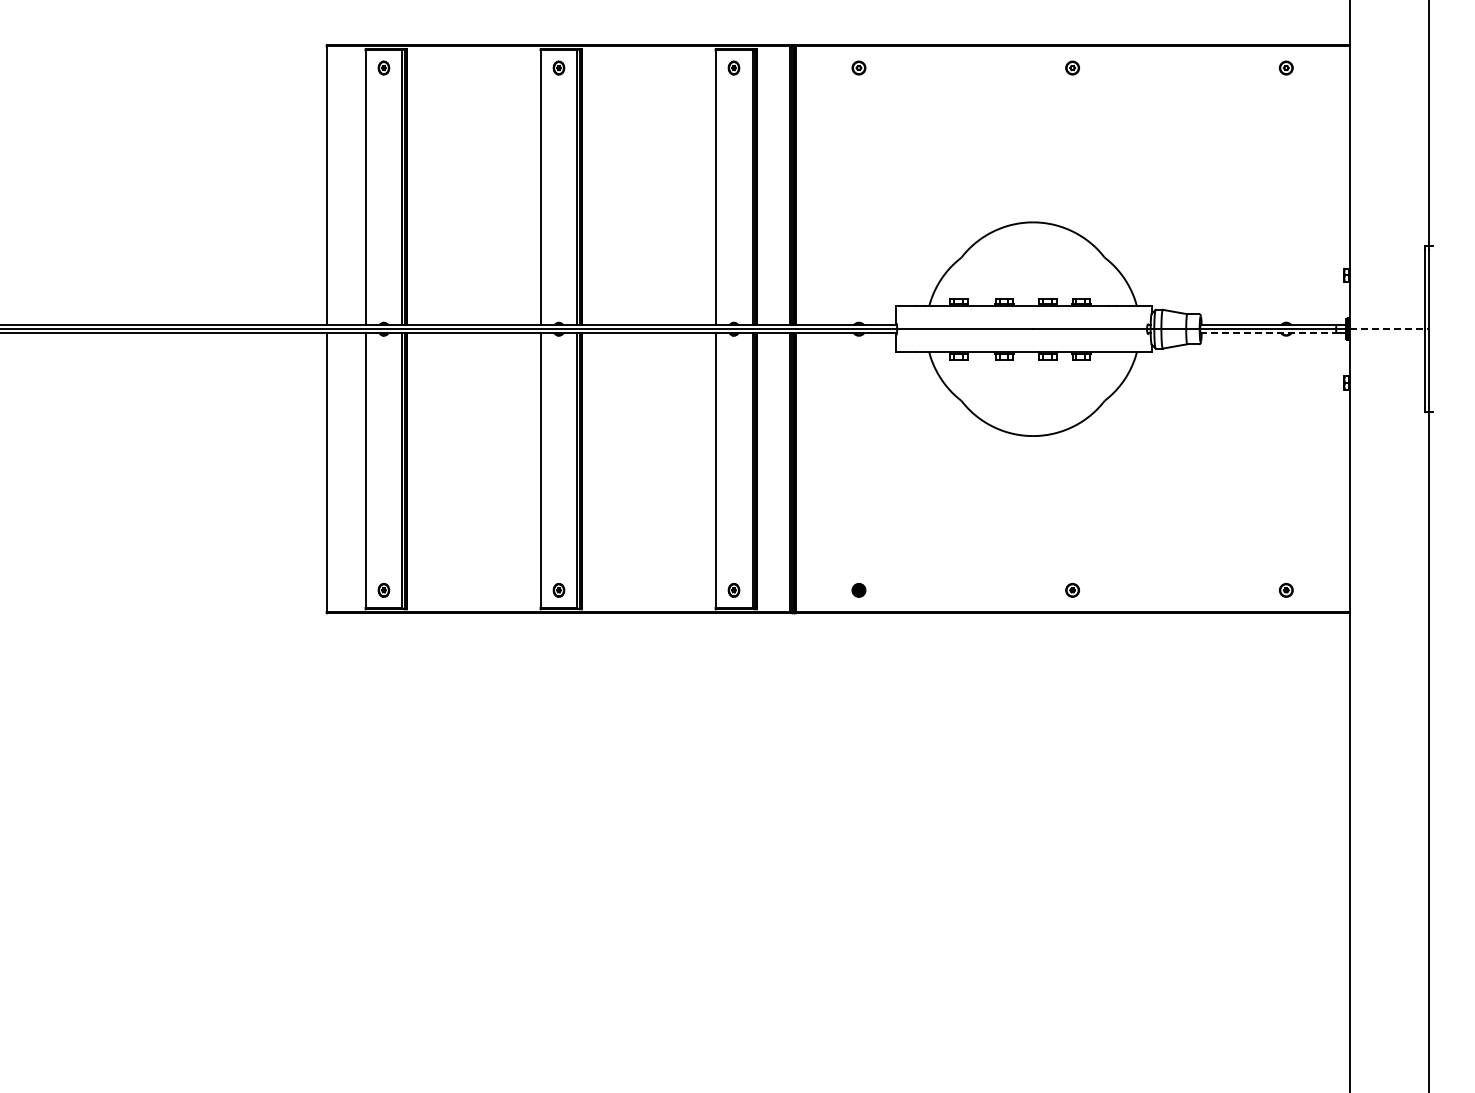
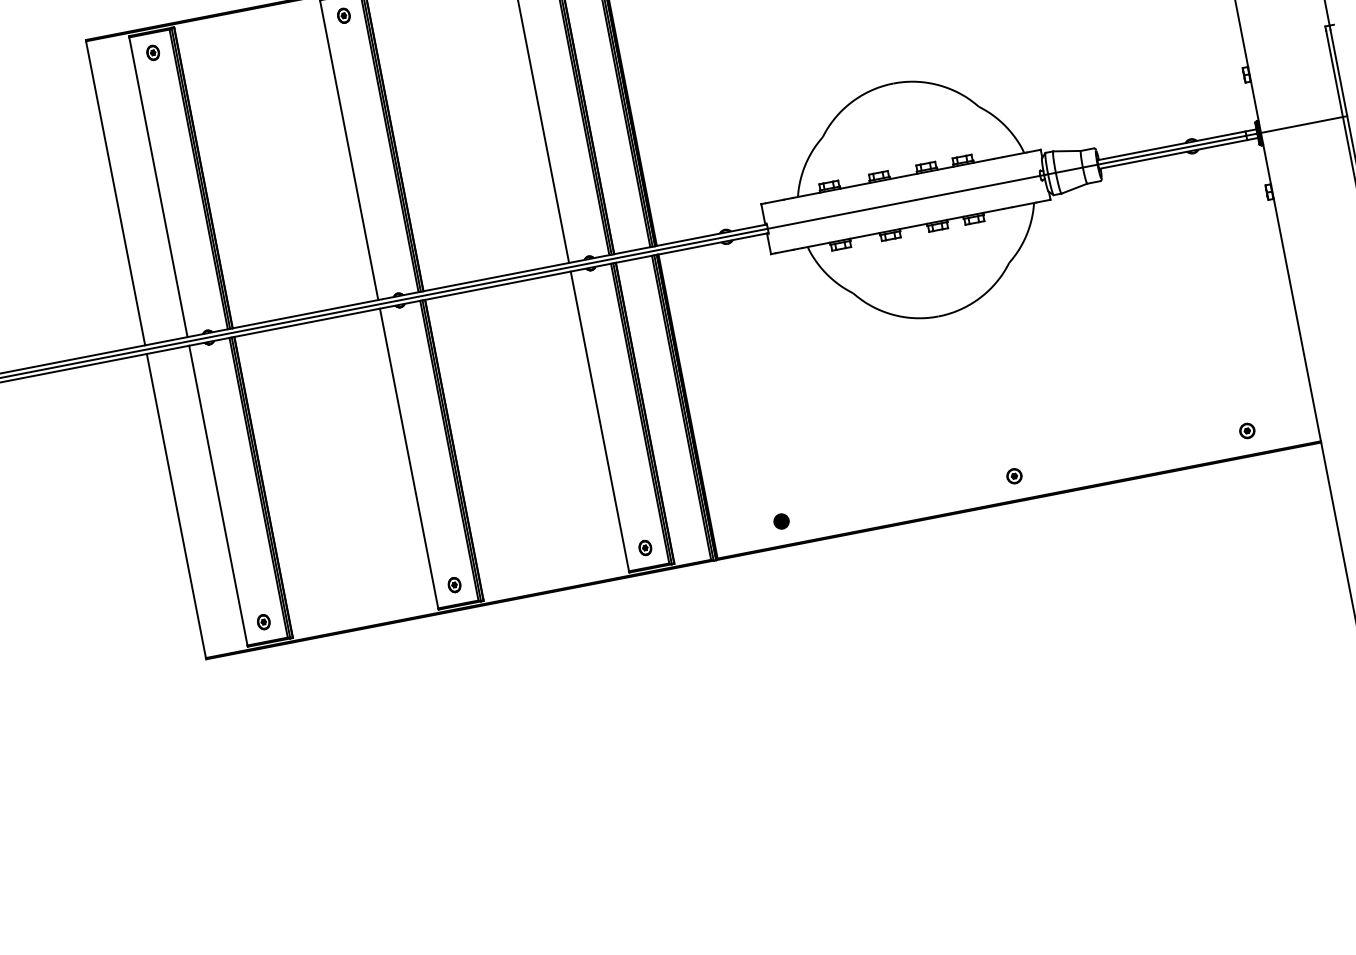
line: (1389, 329) -> (1304, 124), dashed -> solid
line: (1268, 333) -> (1173, 154), dashed -> solid

